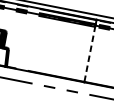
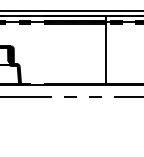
line: (89, 53) -> (106, 53), dashed -> solid

